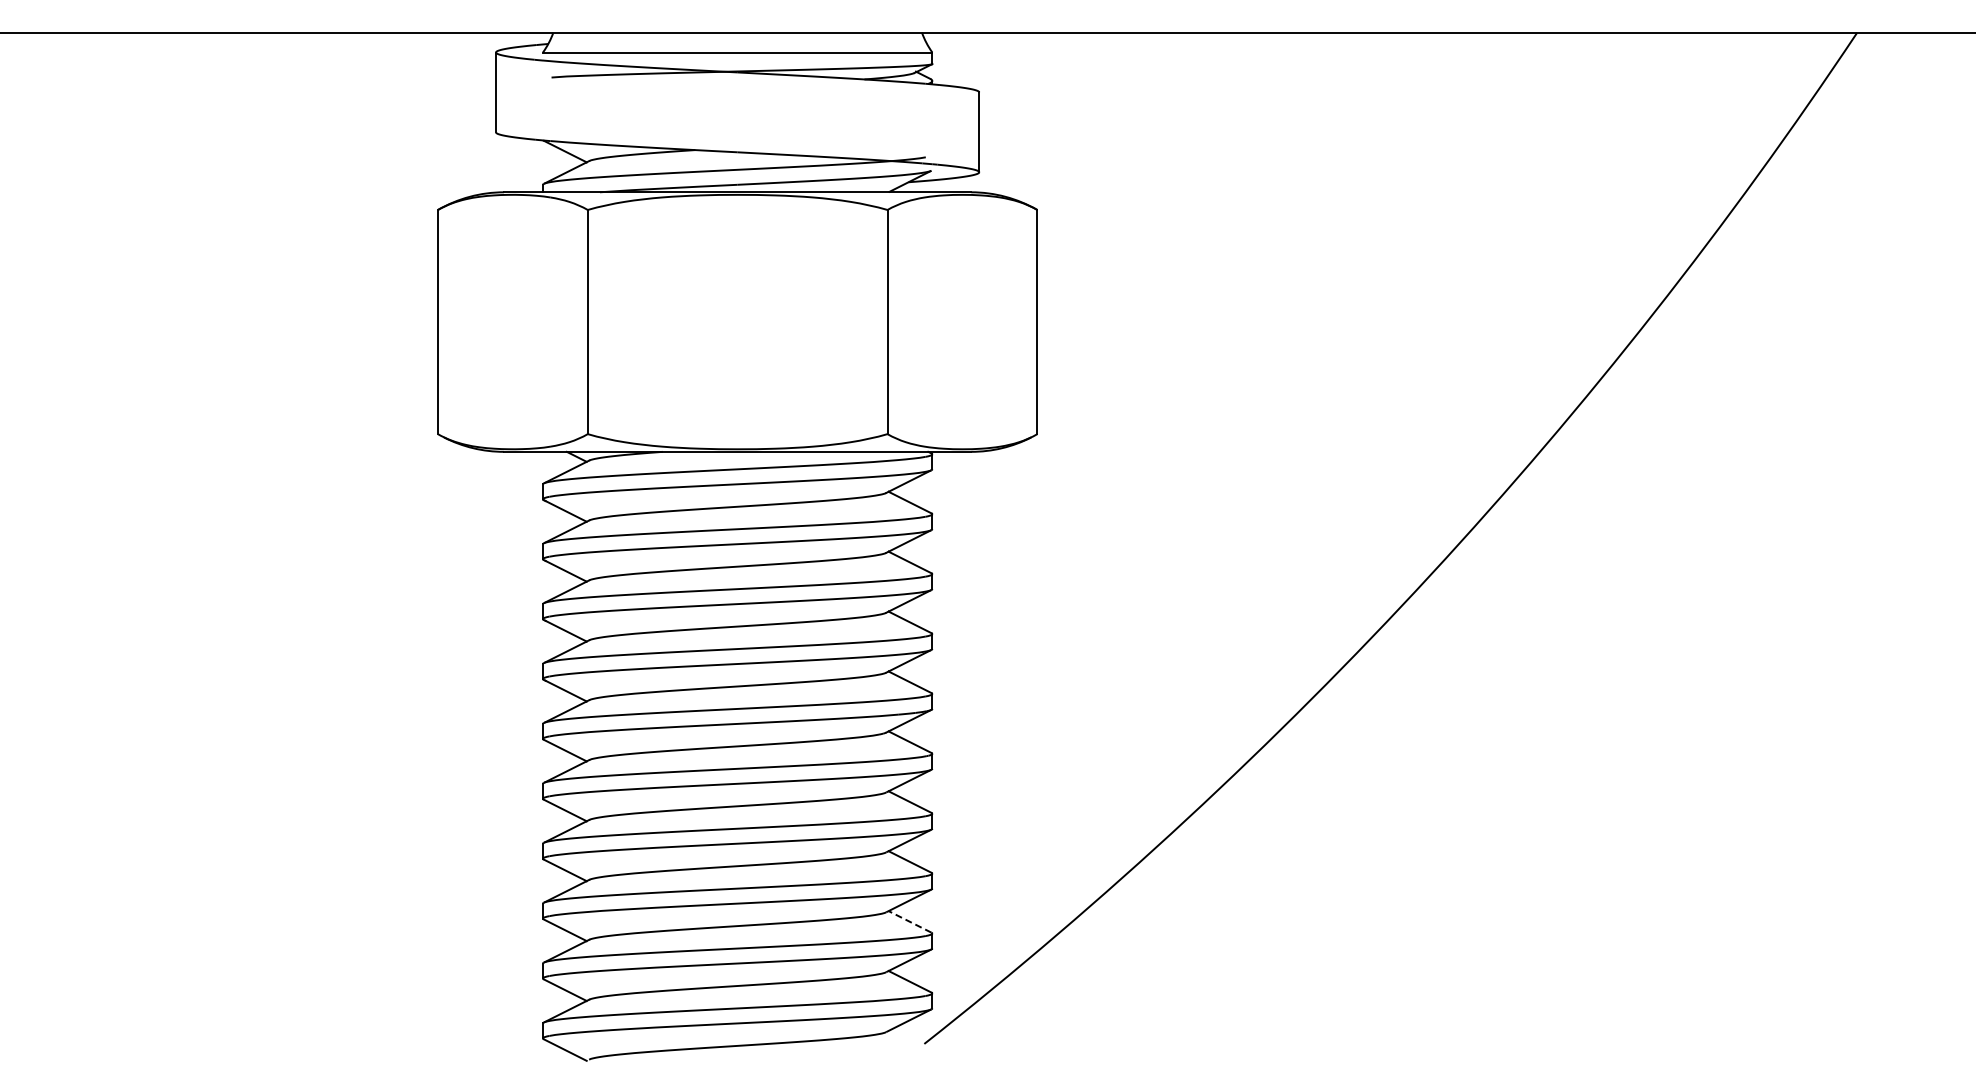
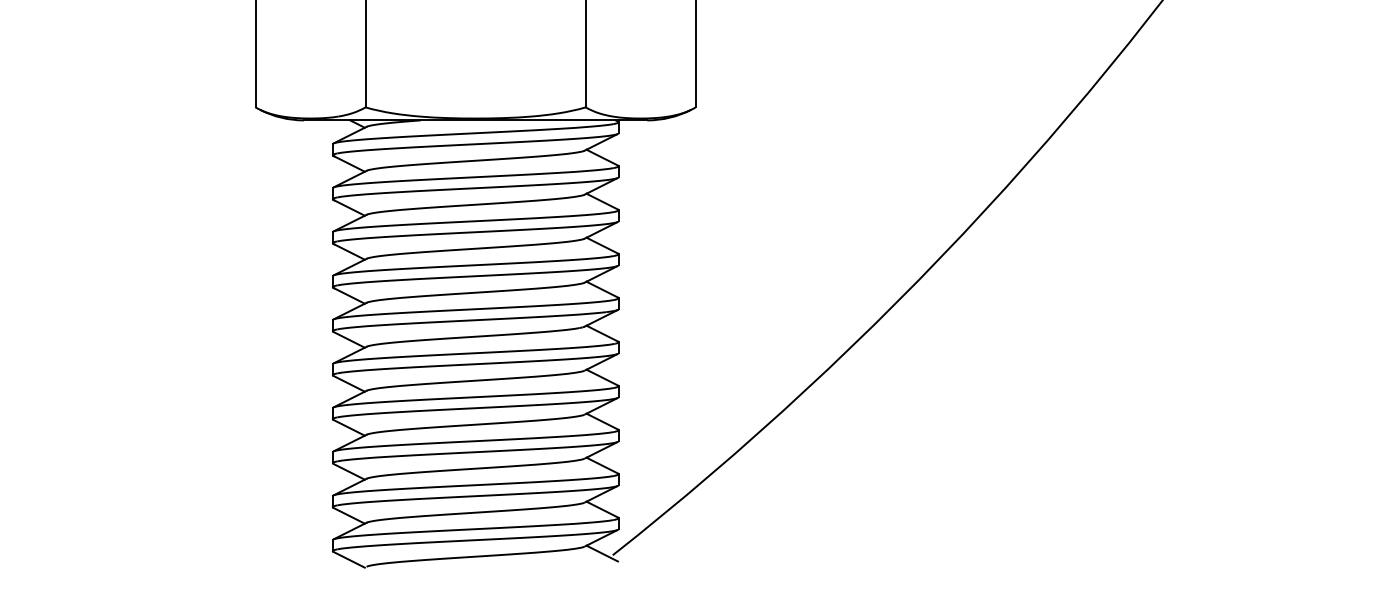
line: (910, 921) -> (602, 465), dashed -> solid
line: (909, 1041) -> (601, 553), added

